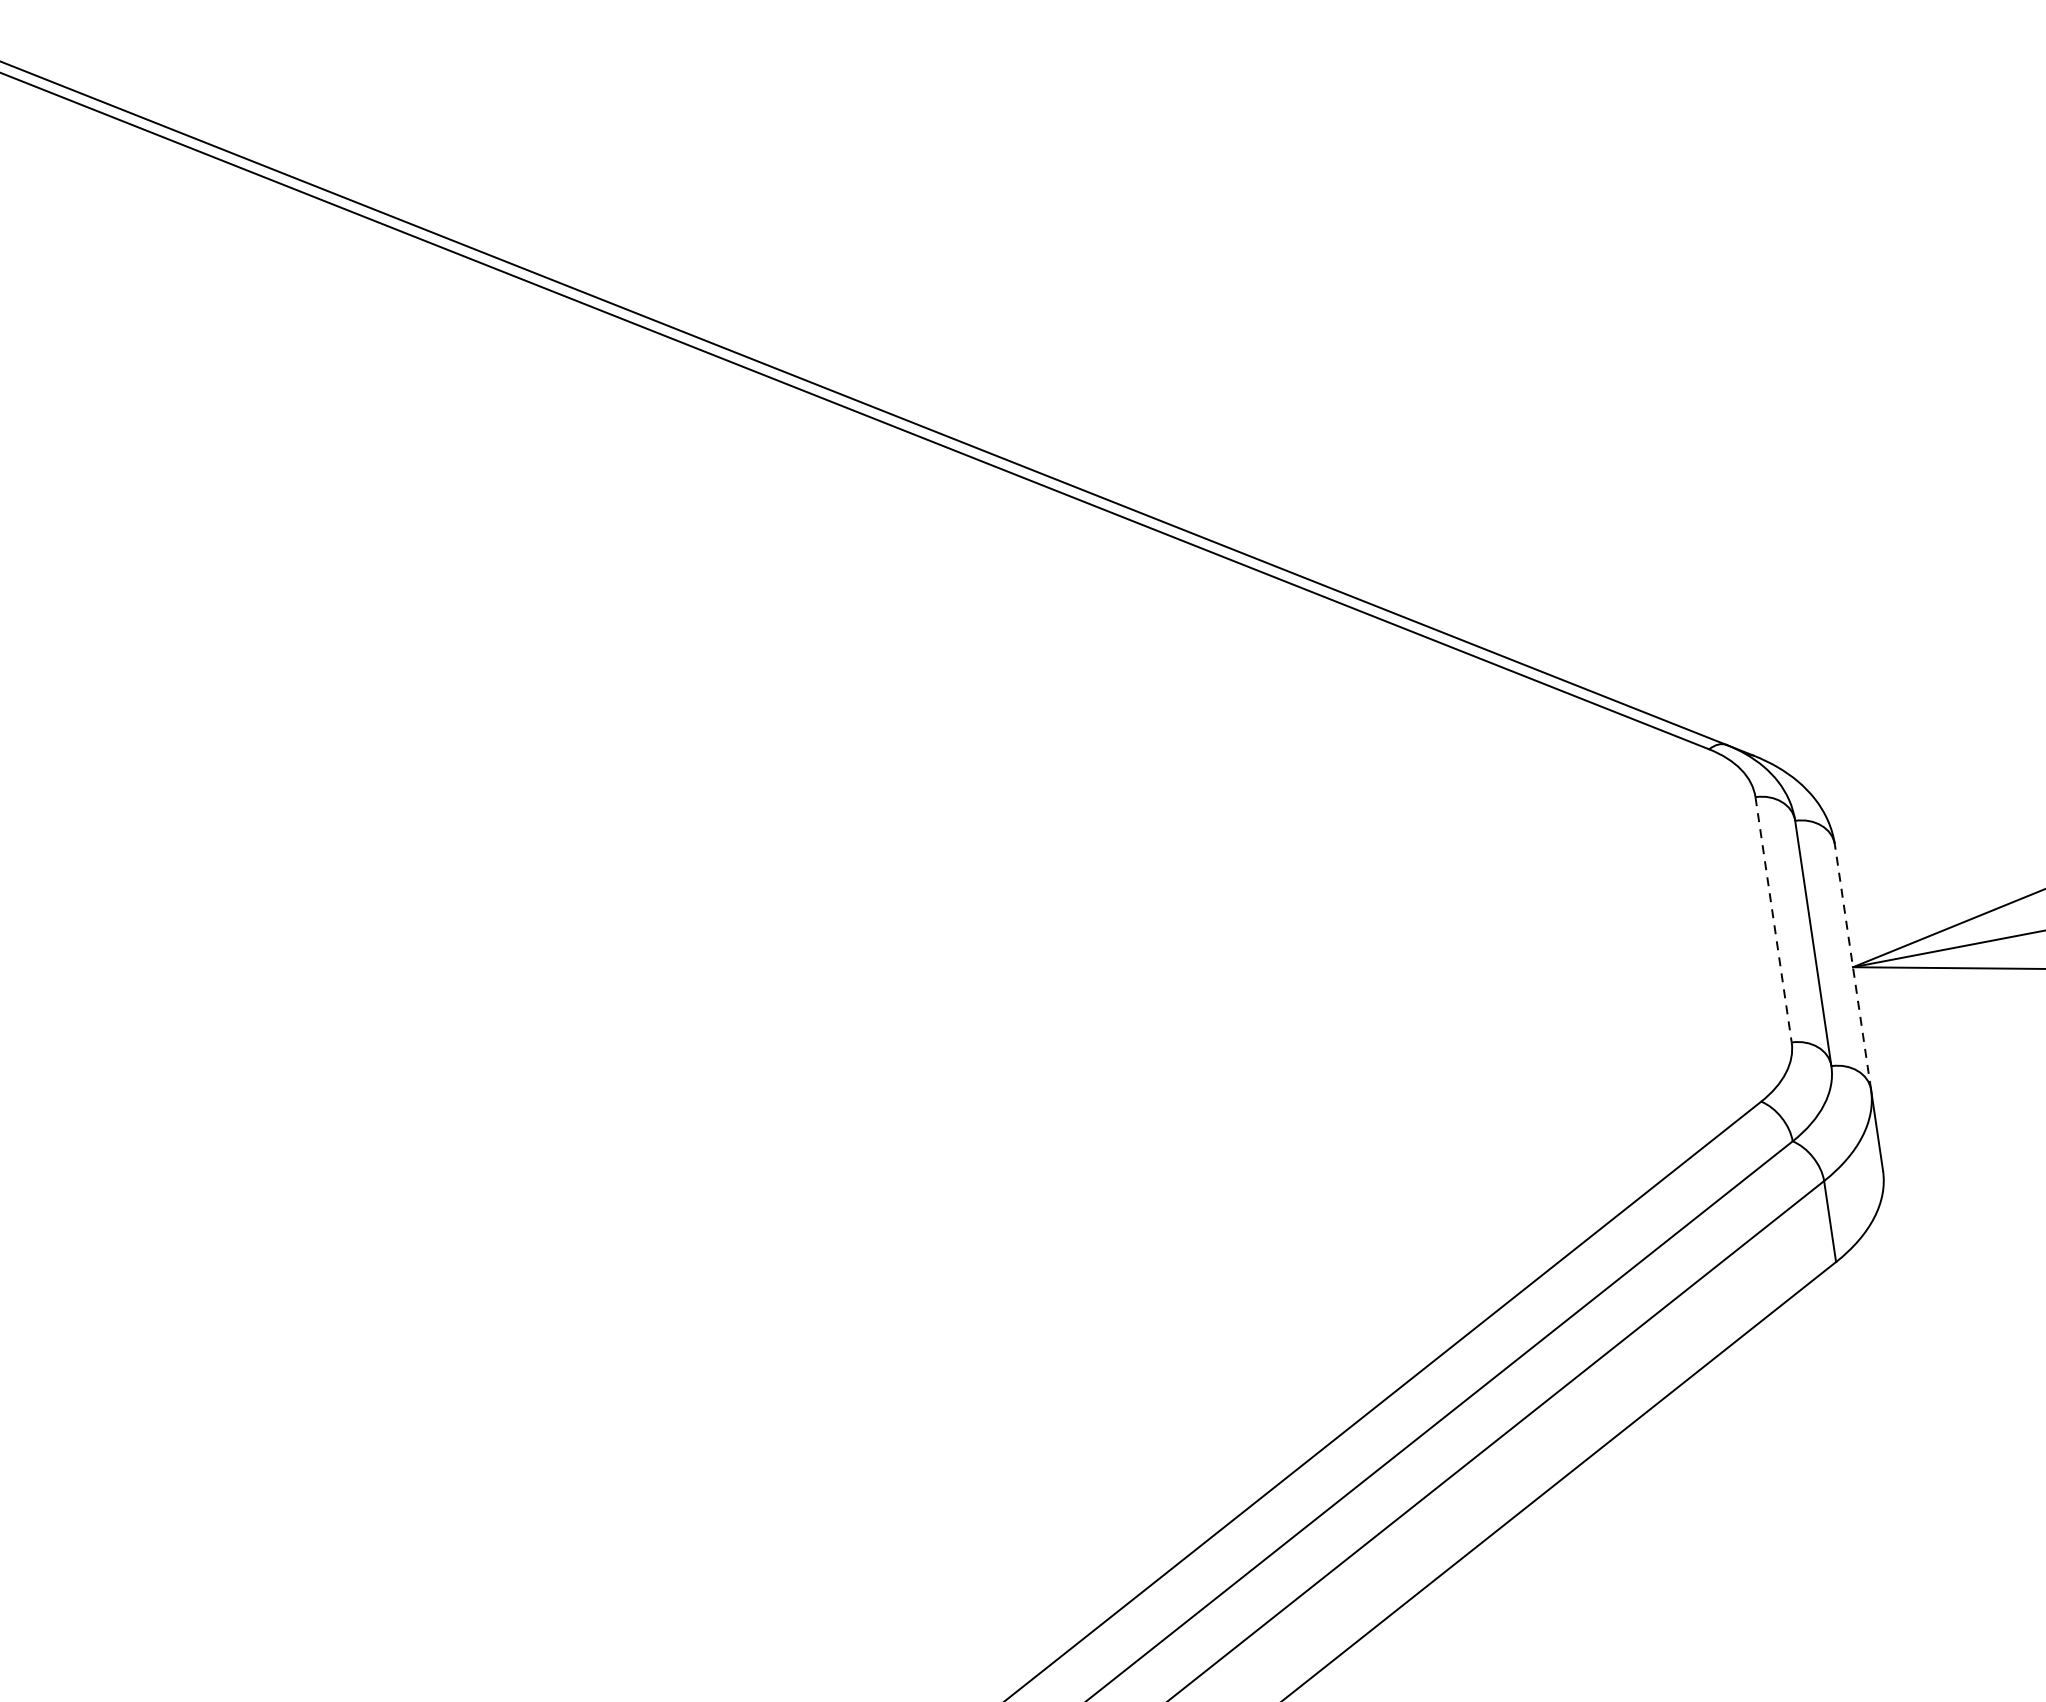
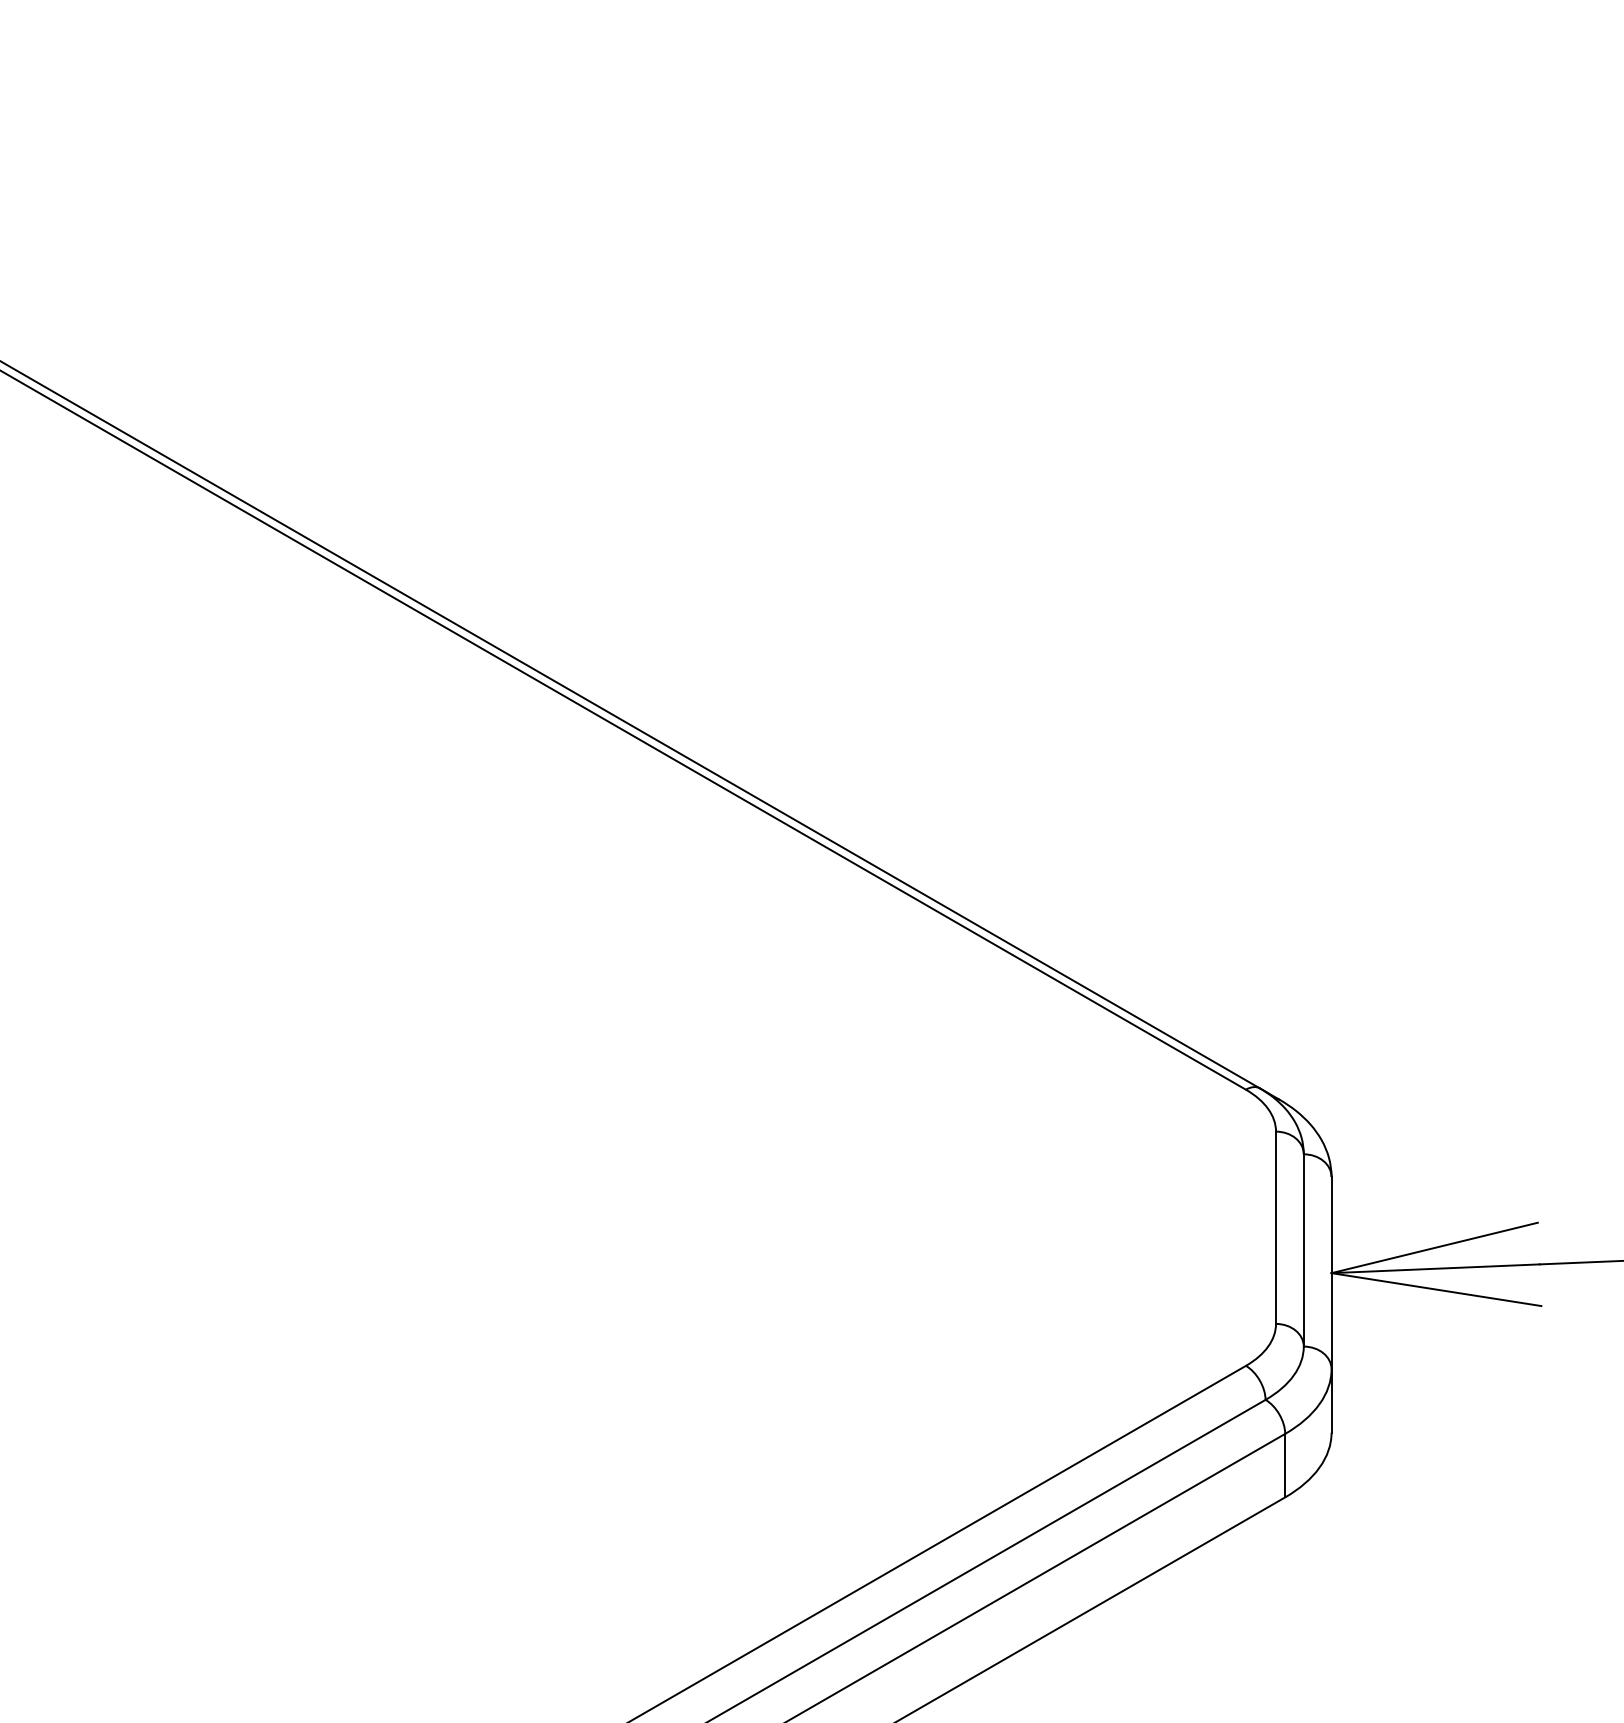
line: (1774, 920) -> (1276, 1228), dashed -> solid
line: (1852, 966) -> (1331, 1272), dashed -> solid

